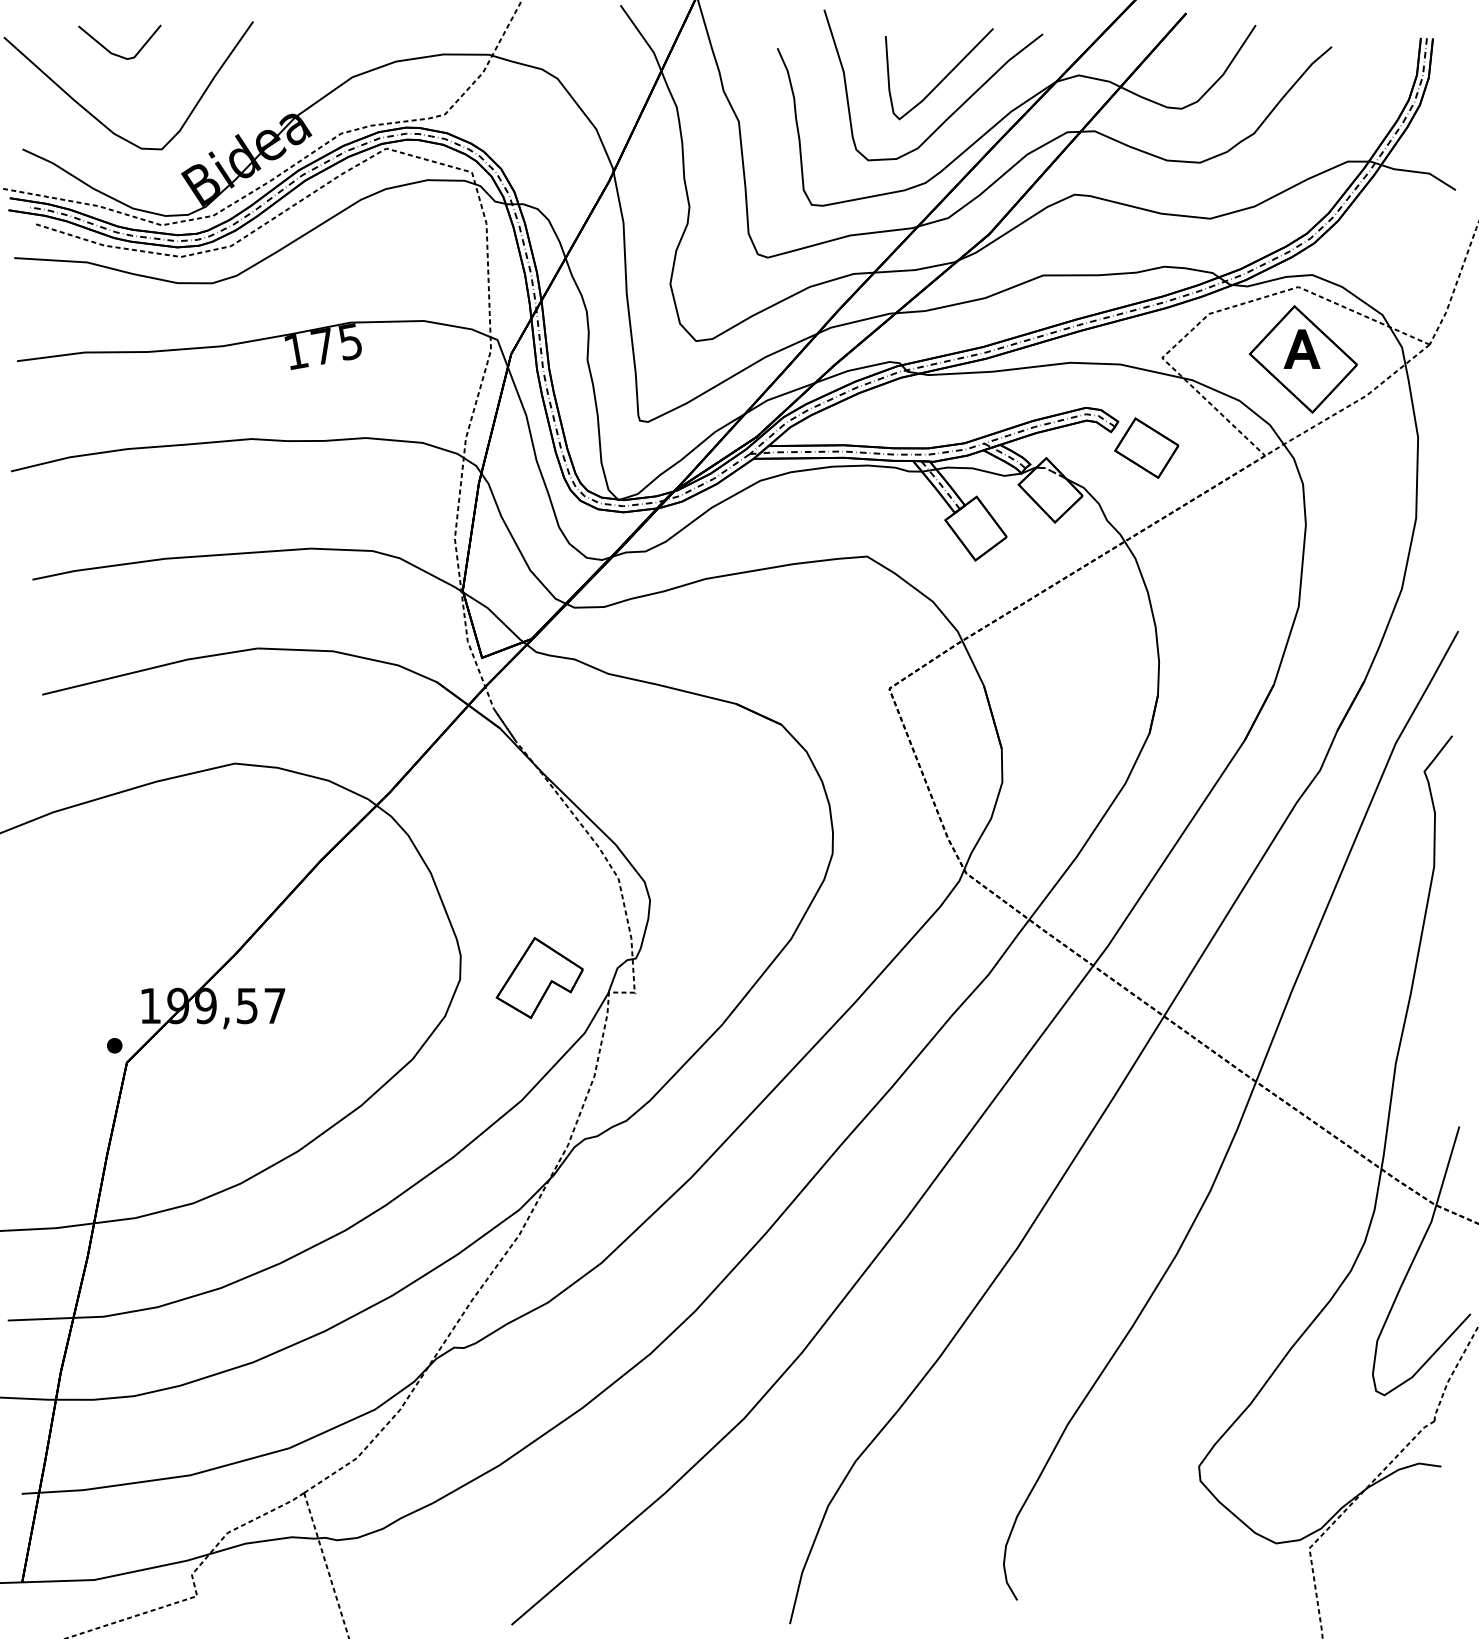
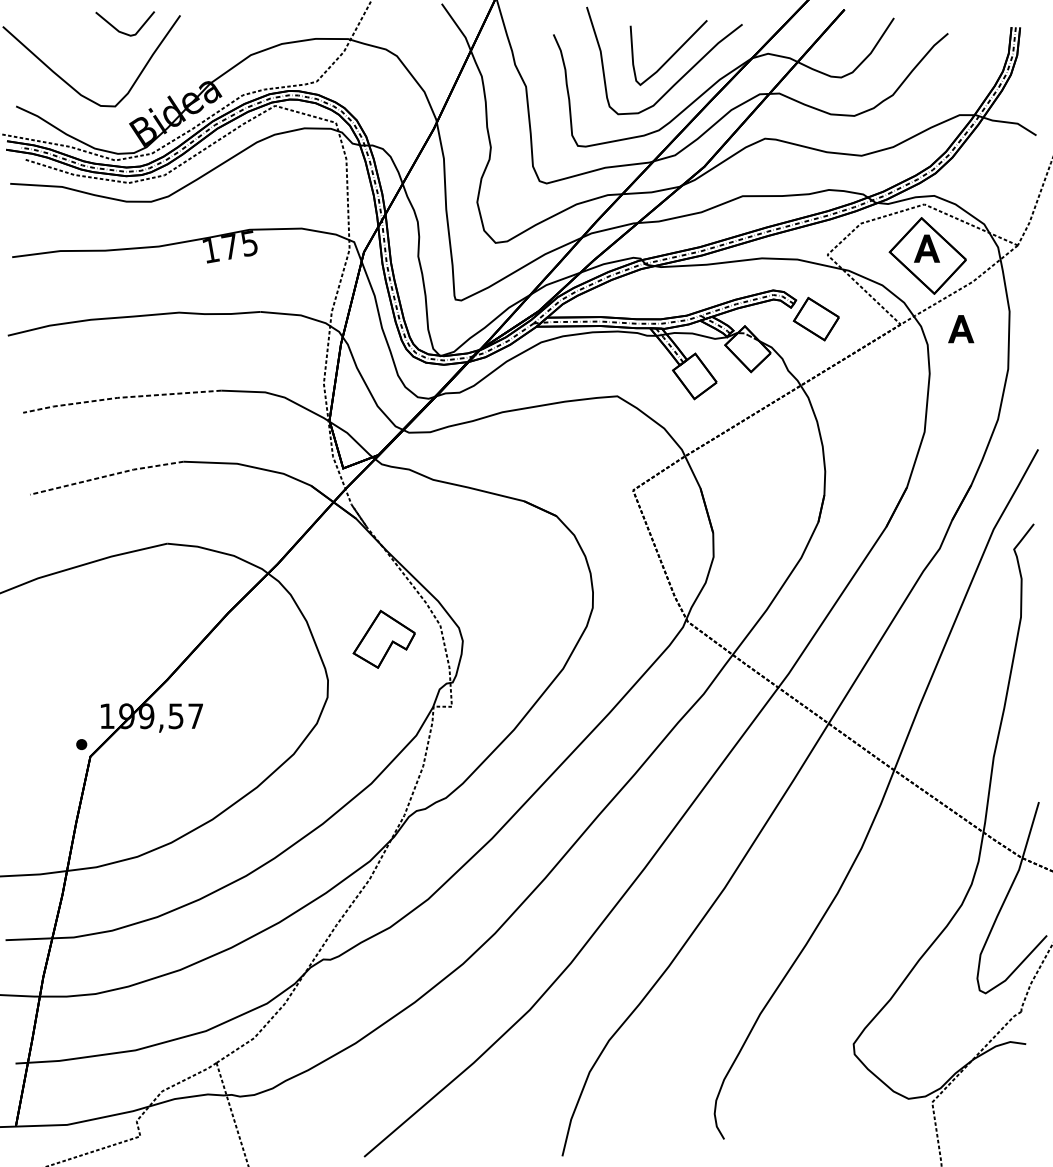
line: (115, 53) -> (122, 31), moved
part: (1349, 461) -> (960, 328), added
line: (169, 558) -> (120, 397), solid -> dashed
line: (149, 668) -> (106, 476), solid -> dashed
part: (539, 977) -> (384, 639), moved

